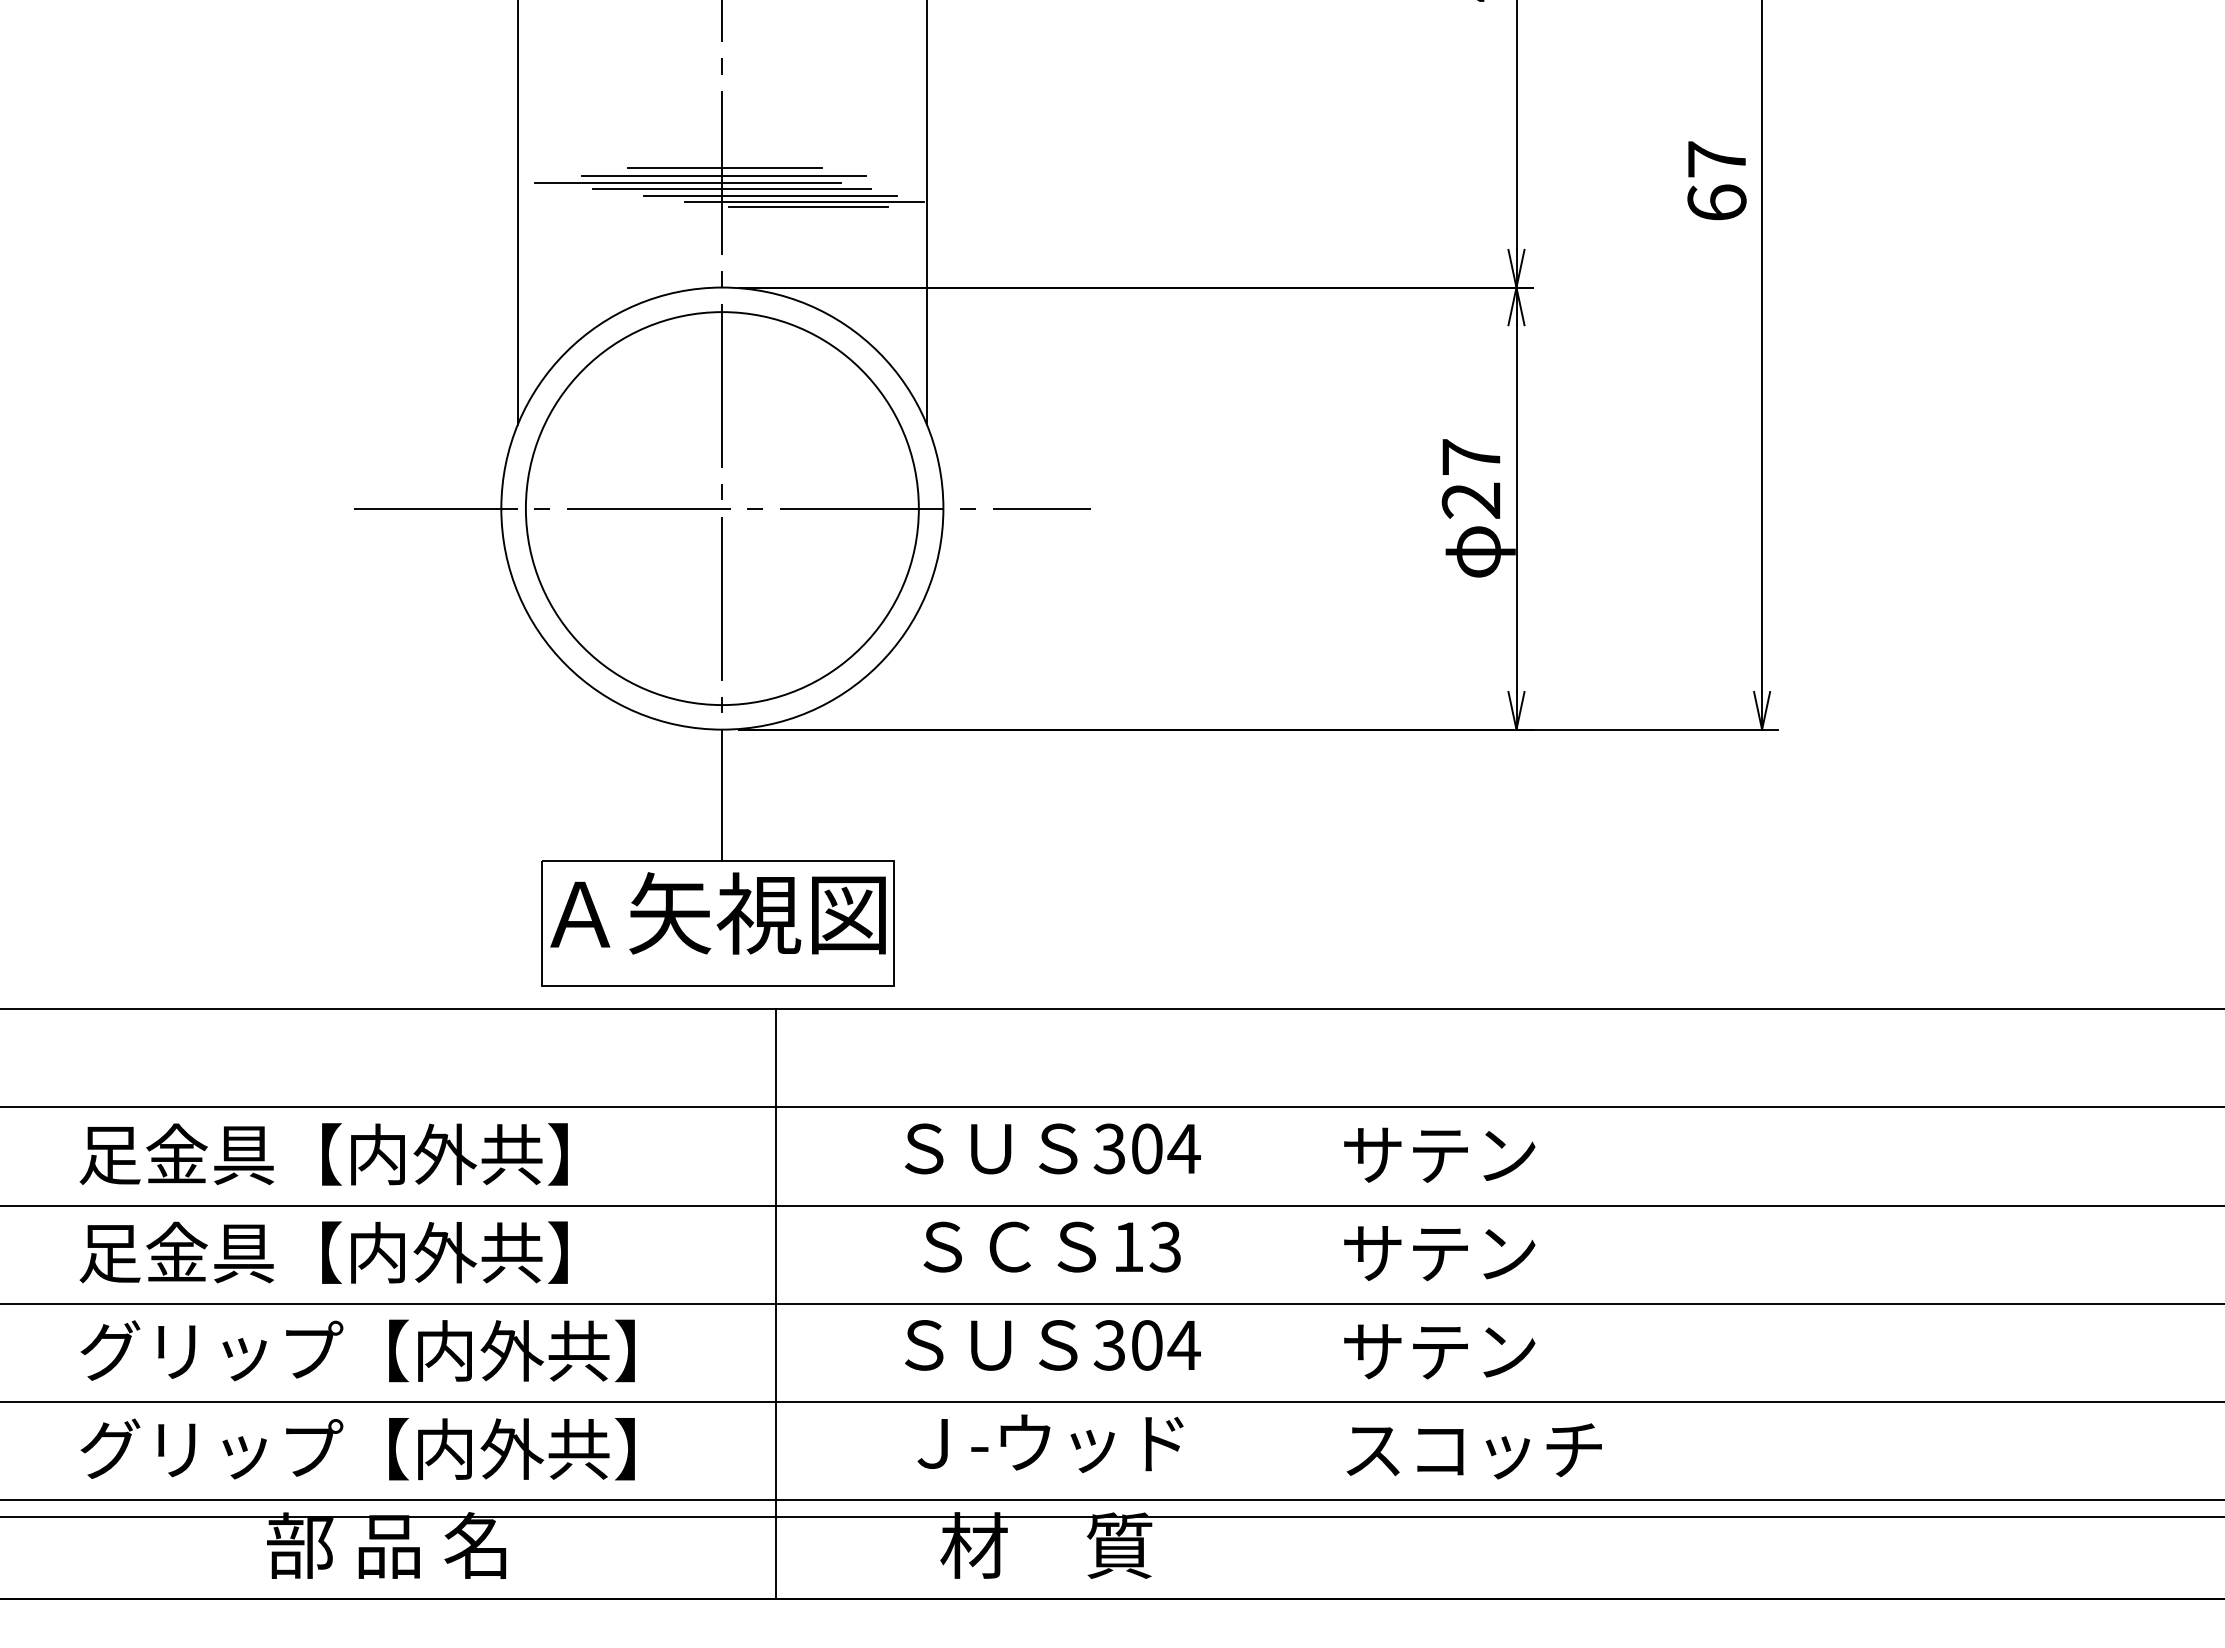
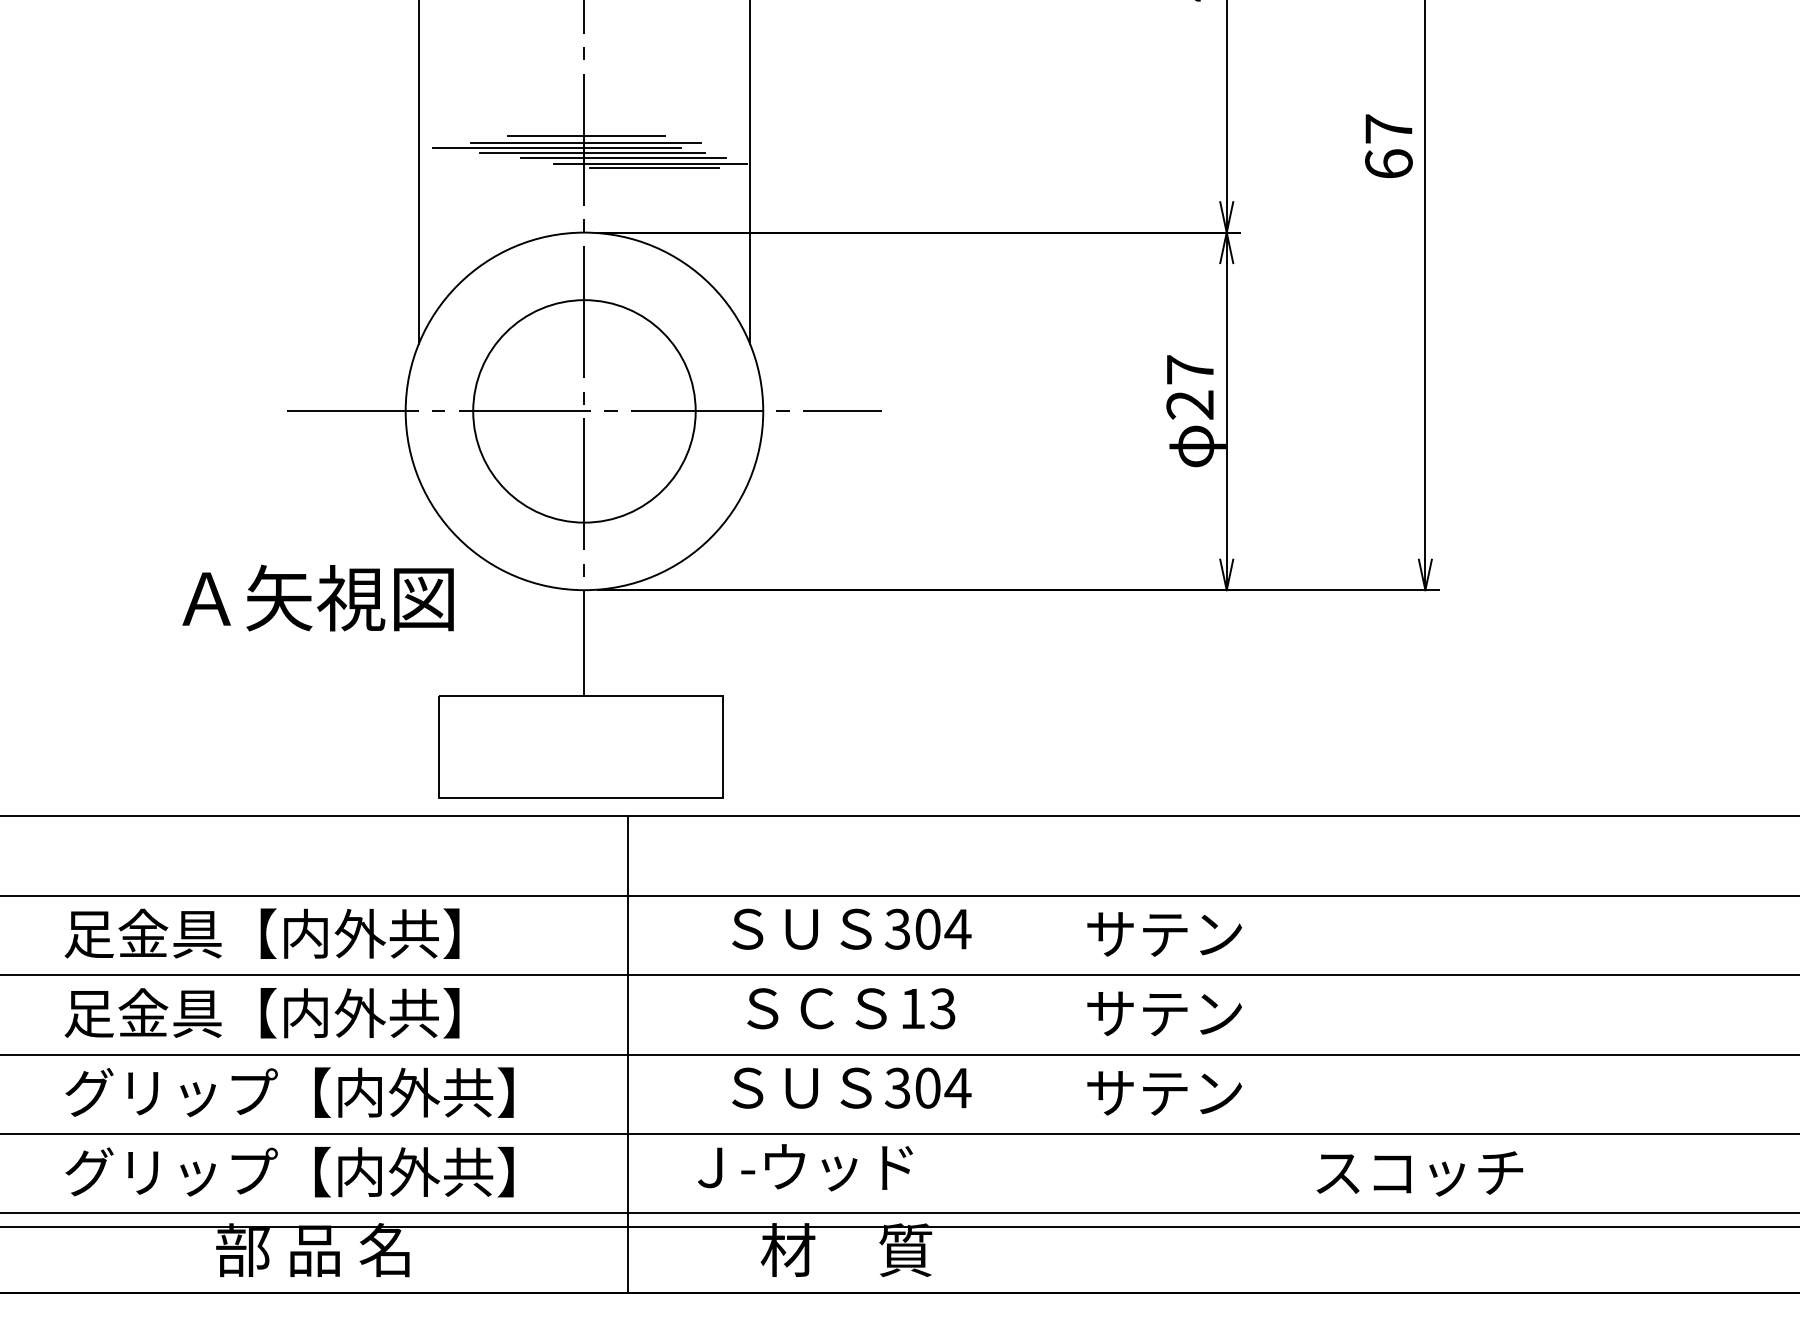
circle: (721, 508) -> (583, 411), size x0.7
text: (717, 913) -> (317, 598), moved
text: (1050, 1443) -> (805, 1167), moved
text: (1473, 1451) -> (1419, 1174), moved

